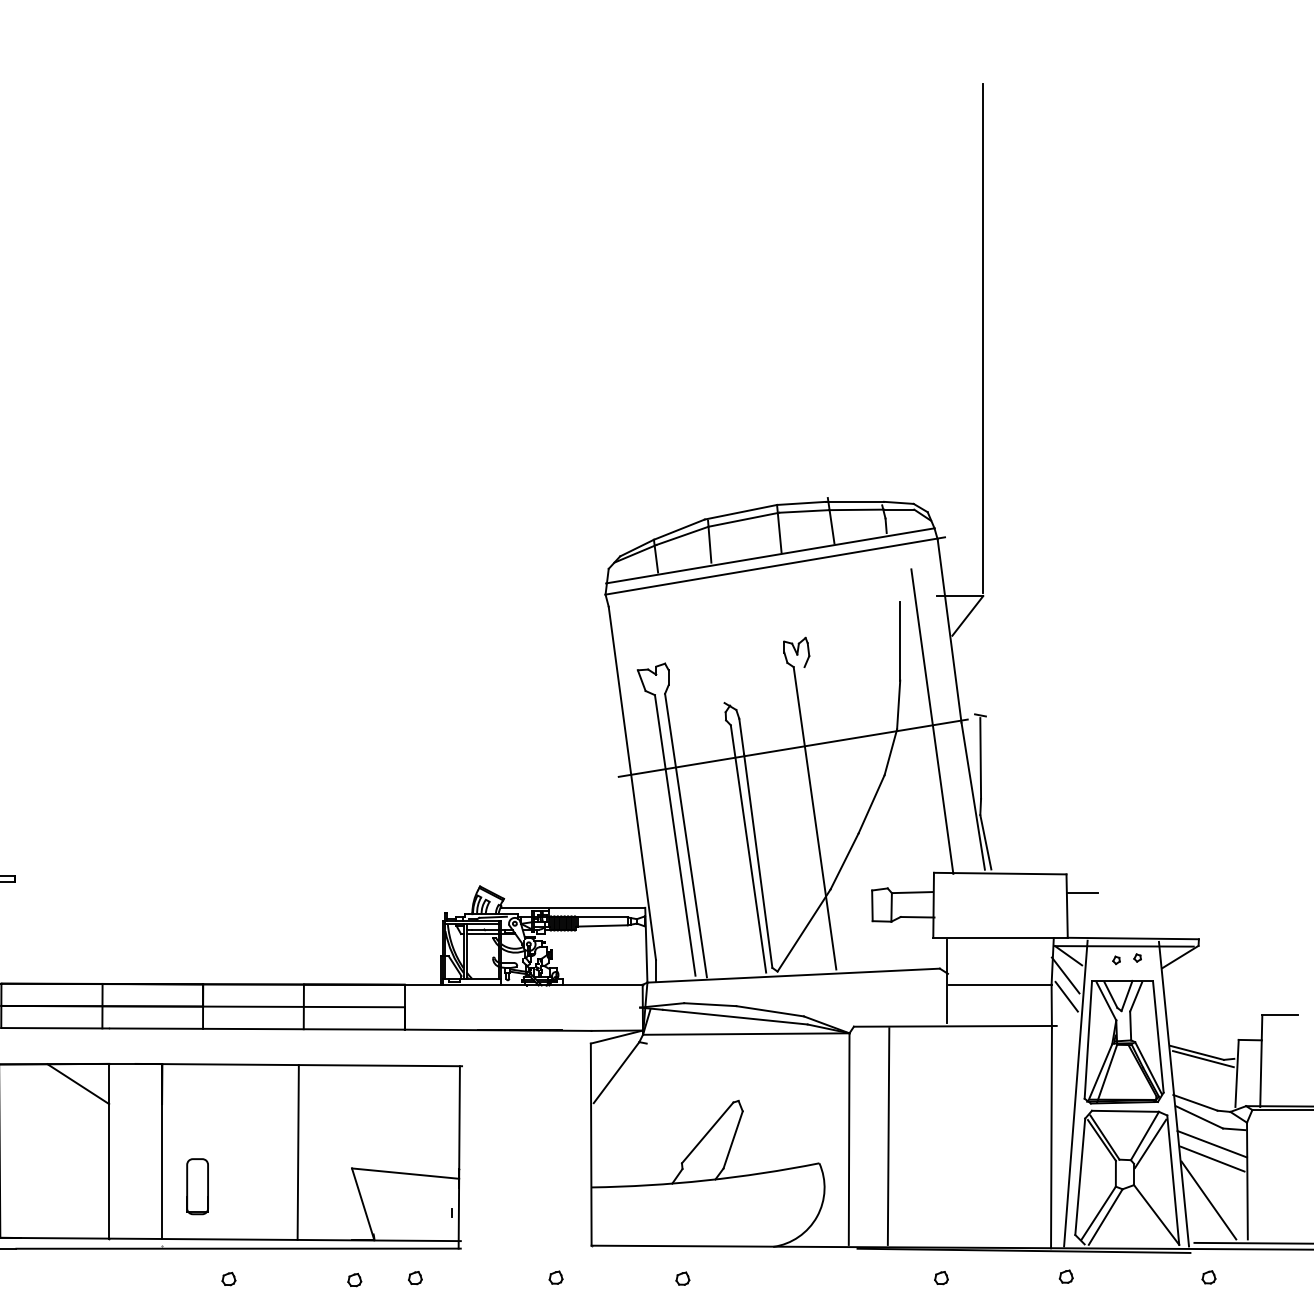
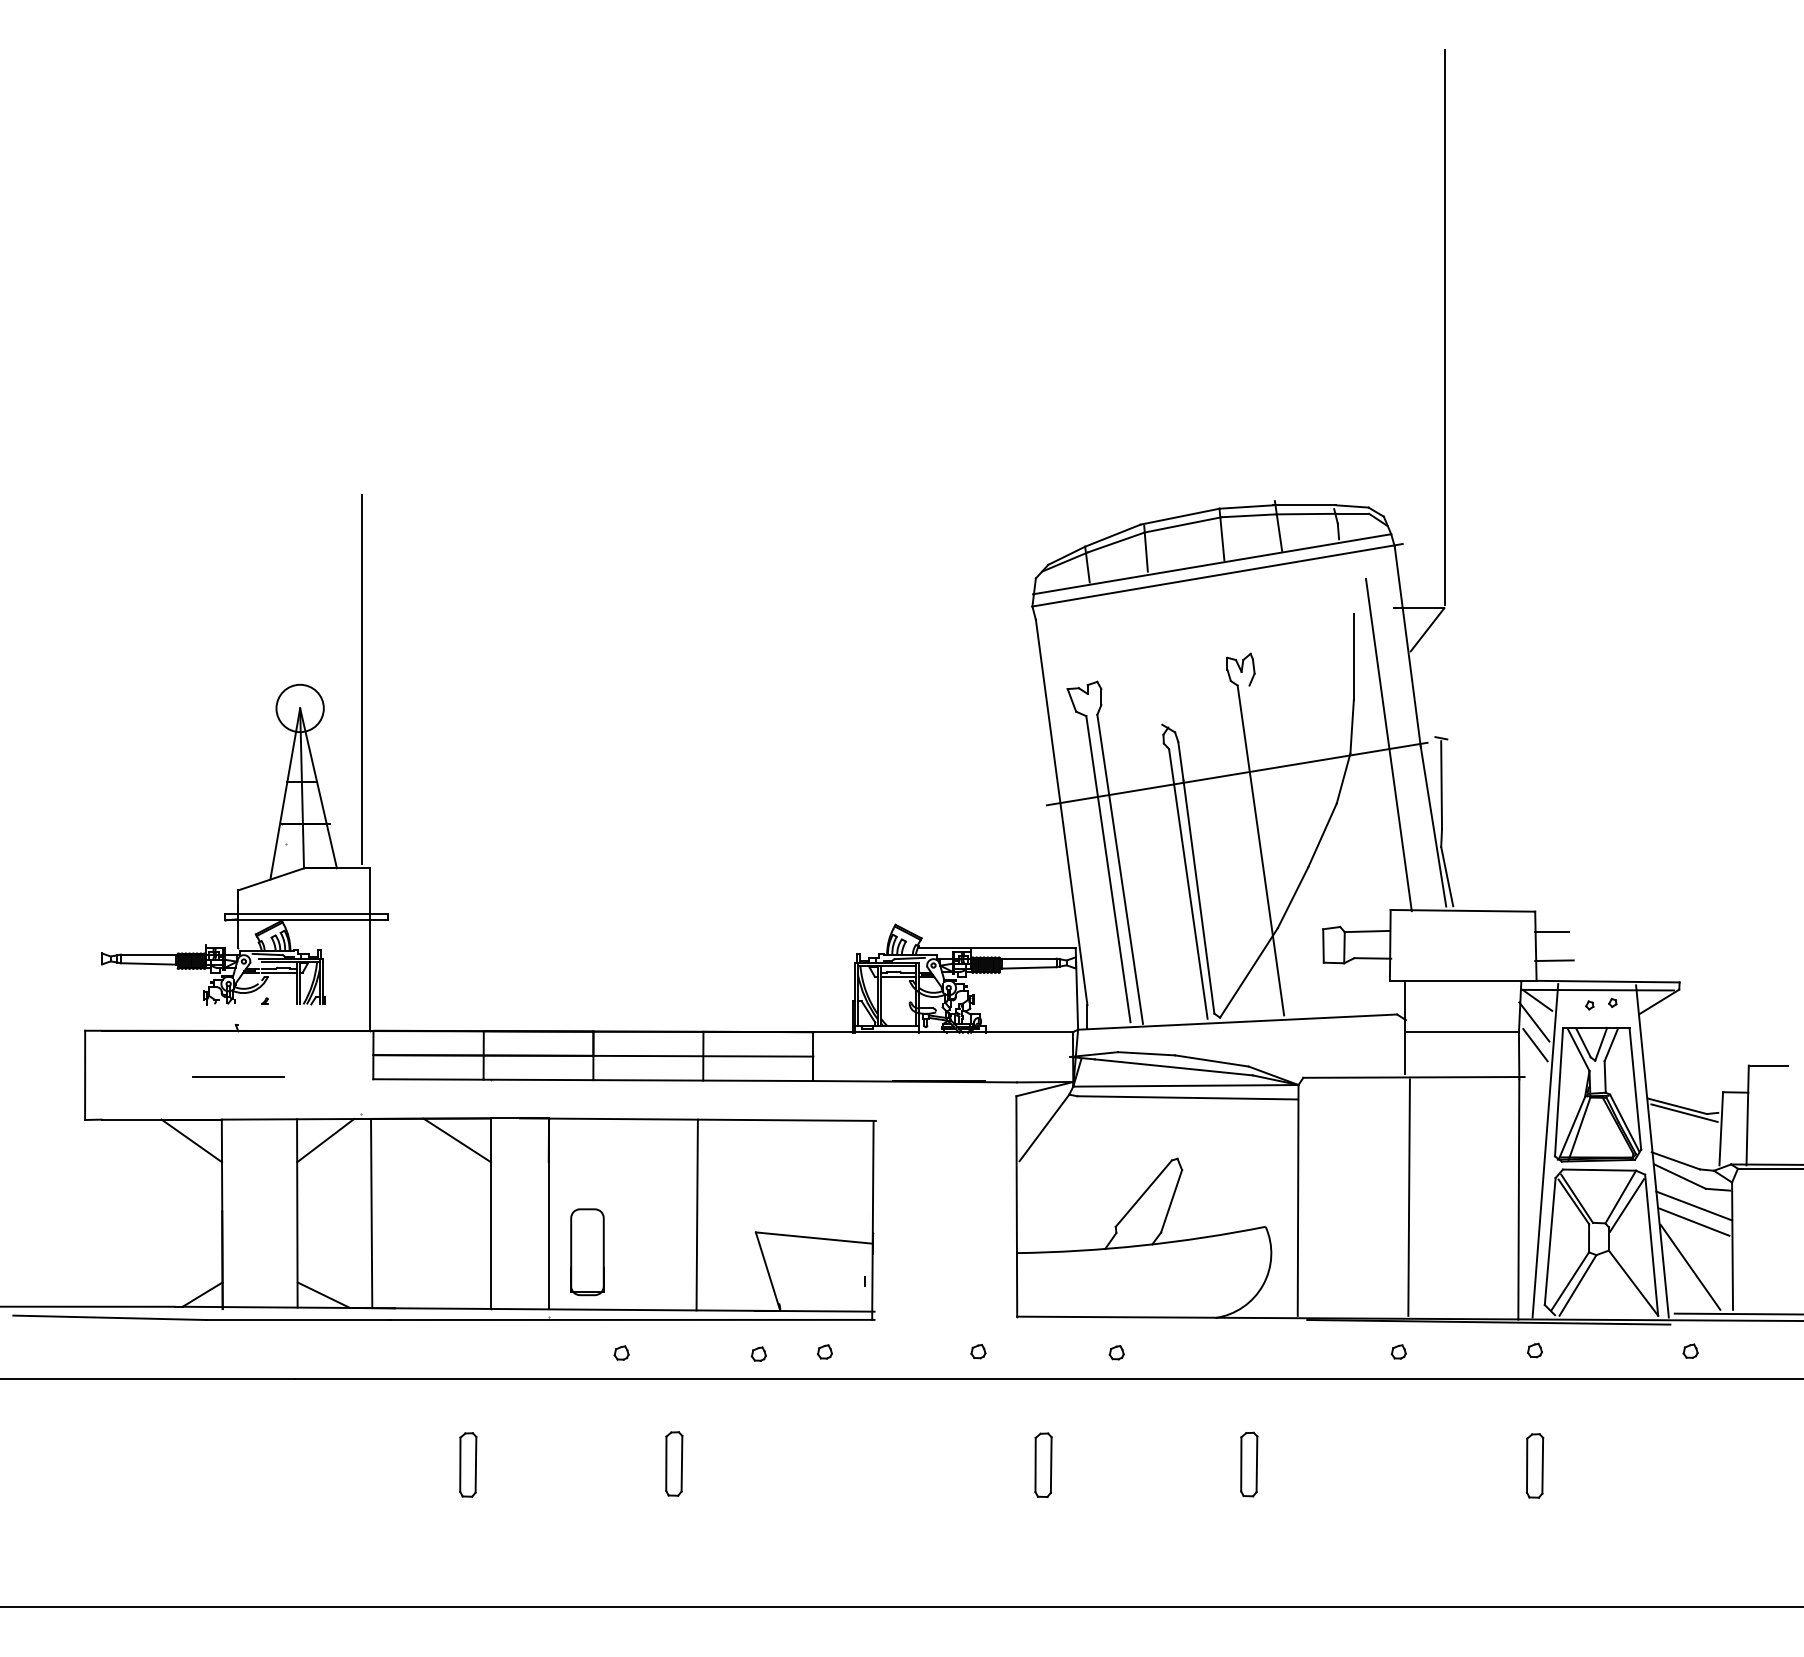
line: (1084, 919) -> (1554, 960), added
line: (747, 1044) -> (1187, 1097), added
line: (887, 1136) -> (1408, 1197), moved
part: (197, 1186) -> (587, 1252), size x1.43

